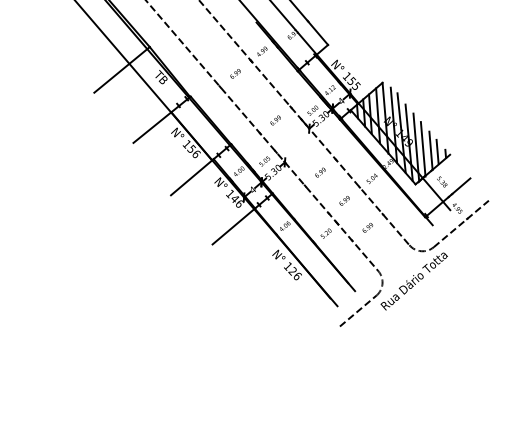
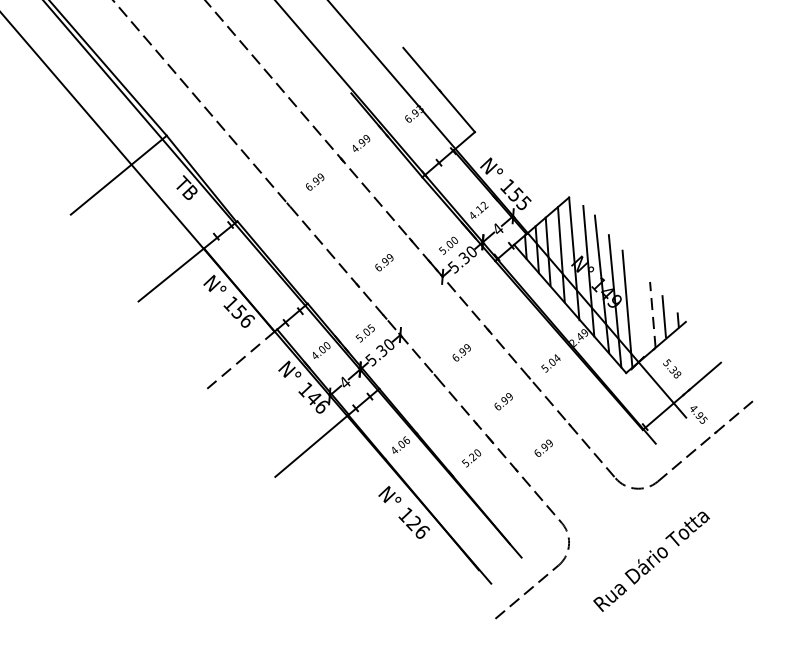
line: (422, 149) -> (638, 312), removed
line: (430, 150) -> (651, 314), solid -> dashed
line: (191, 177) -> (238, 361), solid -> dashed
text: (413, 281) -> (650, 561), moved

